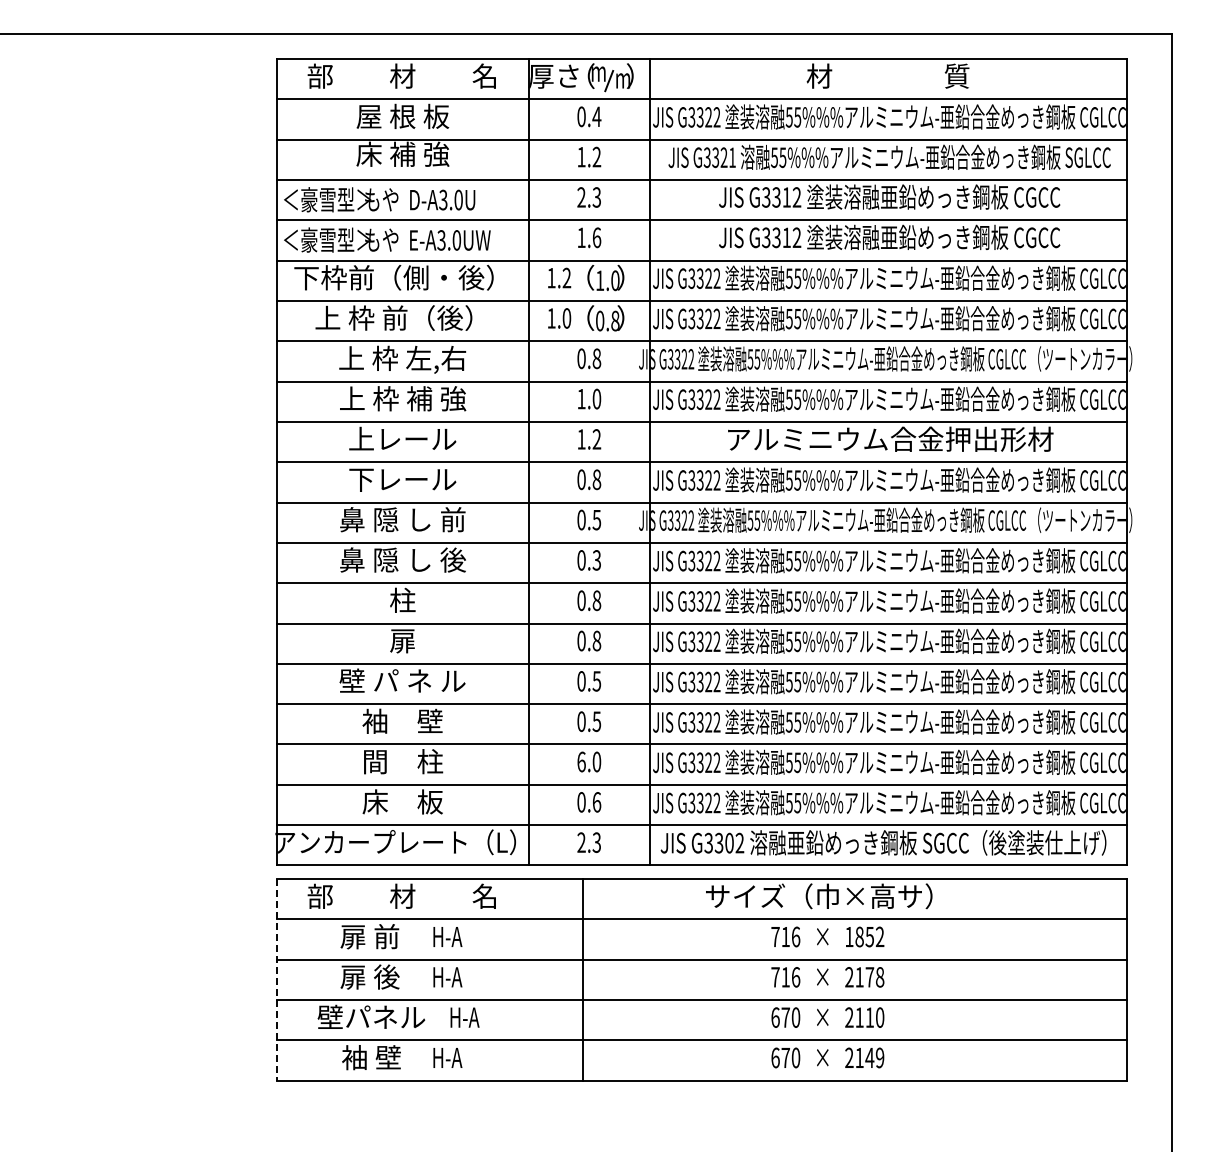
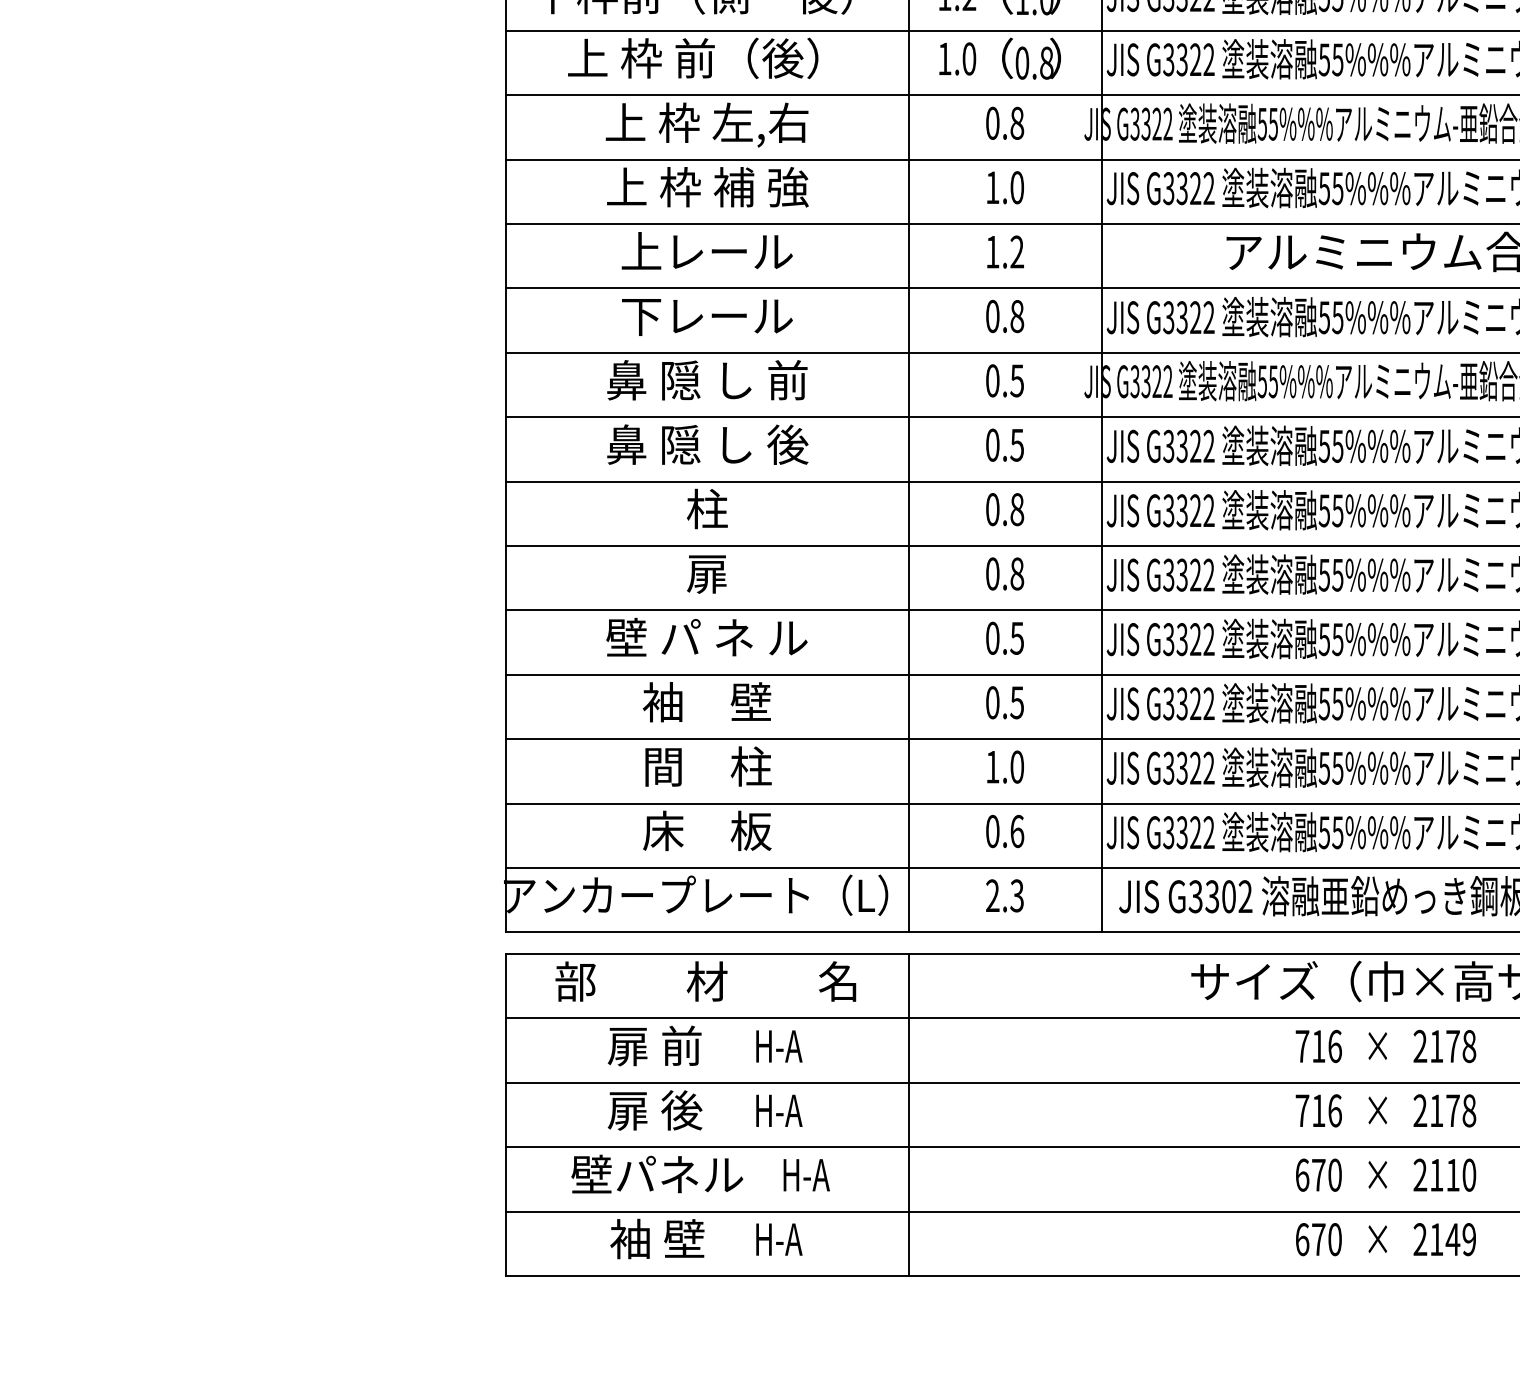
text: (597, 560) -> (1018, 445), 0.3 -> 0.5
text: (581, 761) -> (992, 766), 6.0 -> 1.0
text: (864, 936) -> (1444, 1045), 1852 -> 2178
line: (276, 979) -> (505, 1114), dashed -> solid
line: (582, 979) -> (908, 1114), moved

